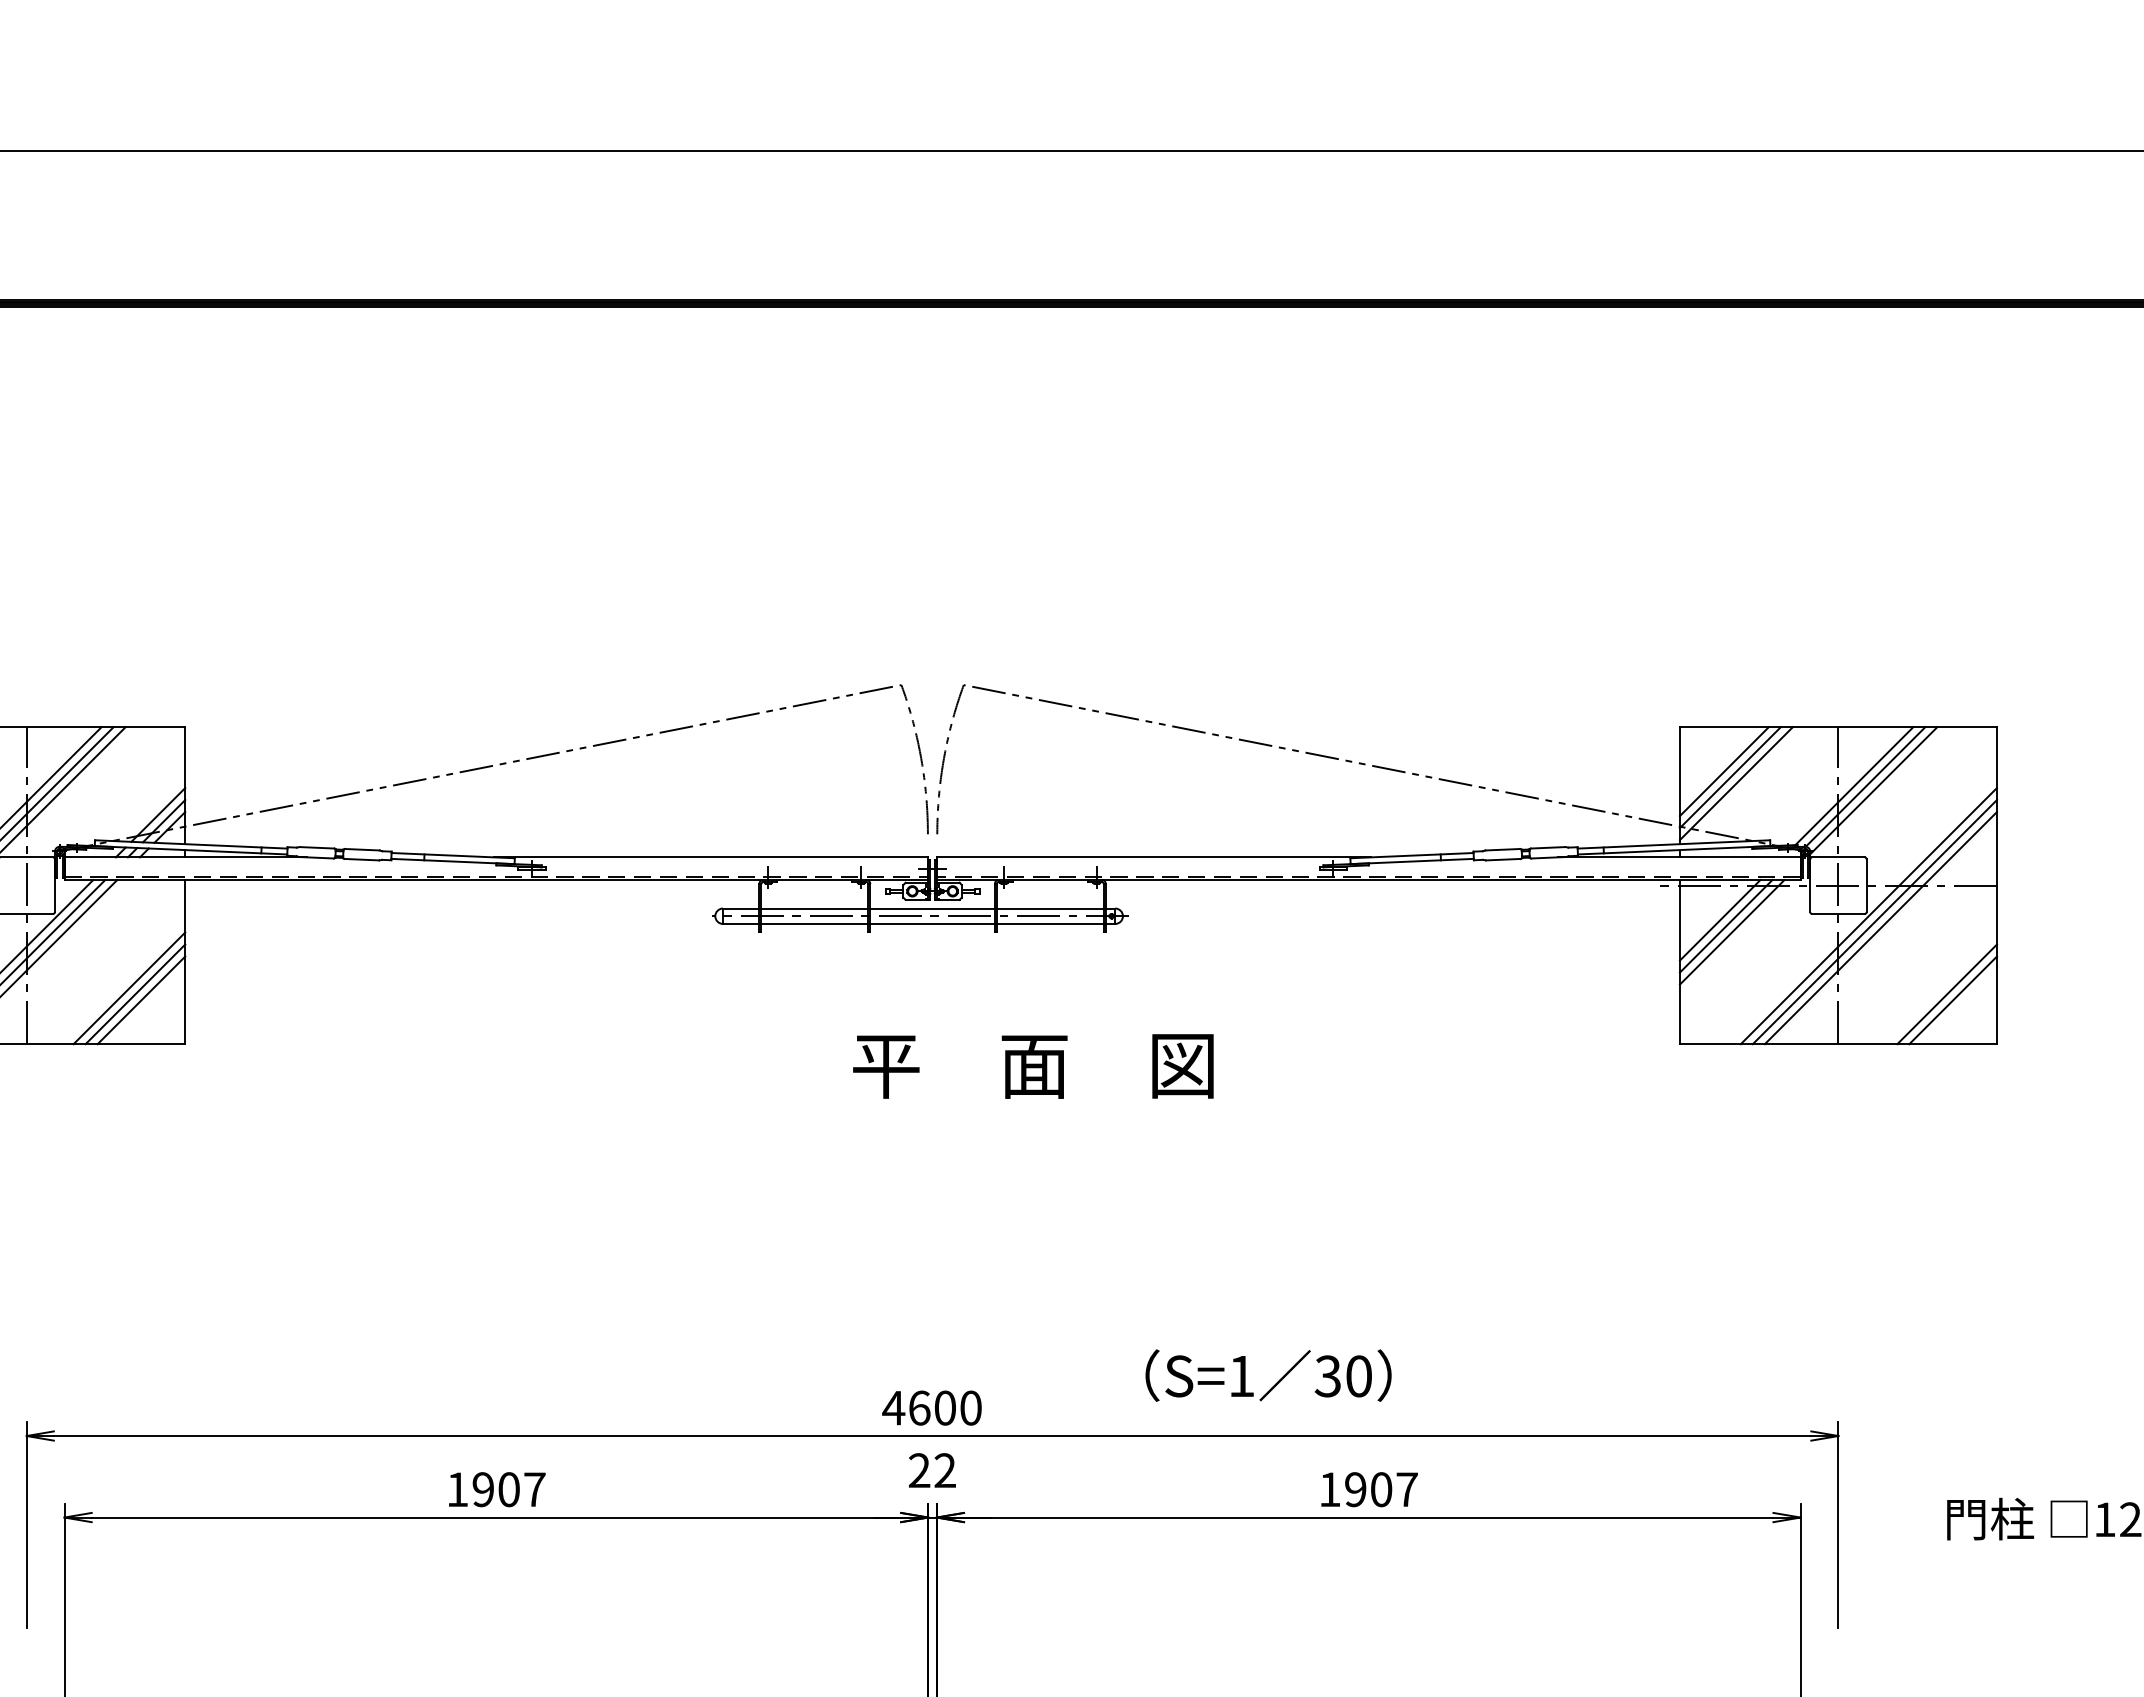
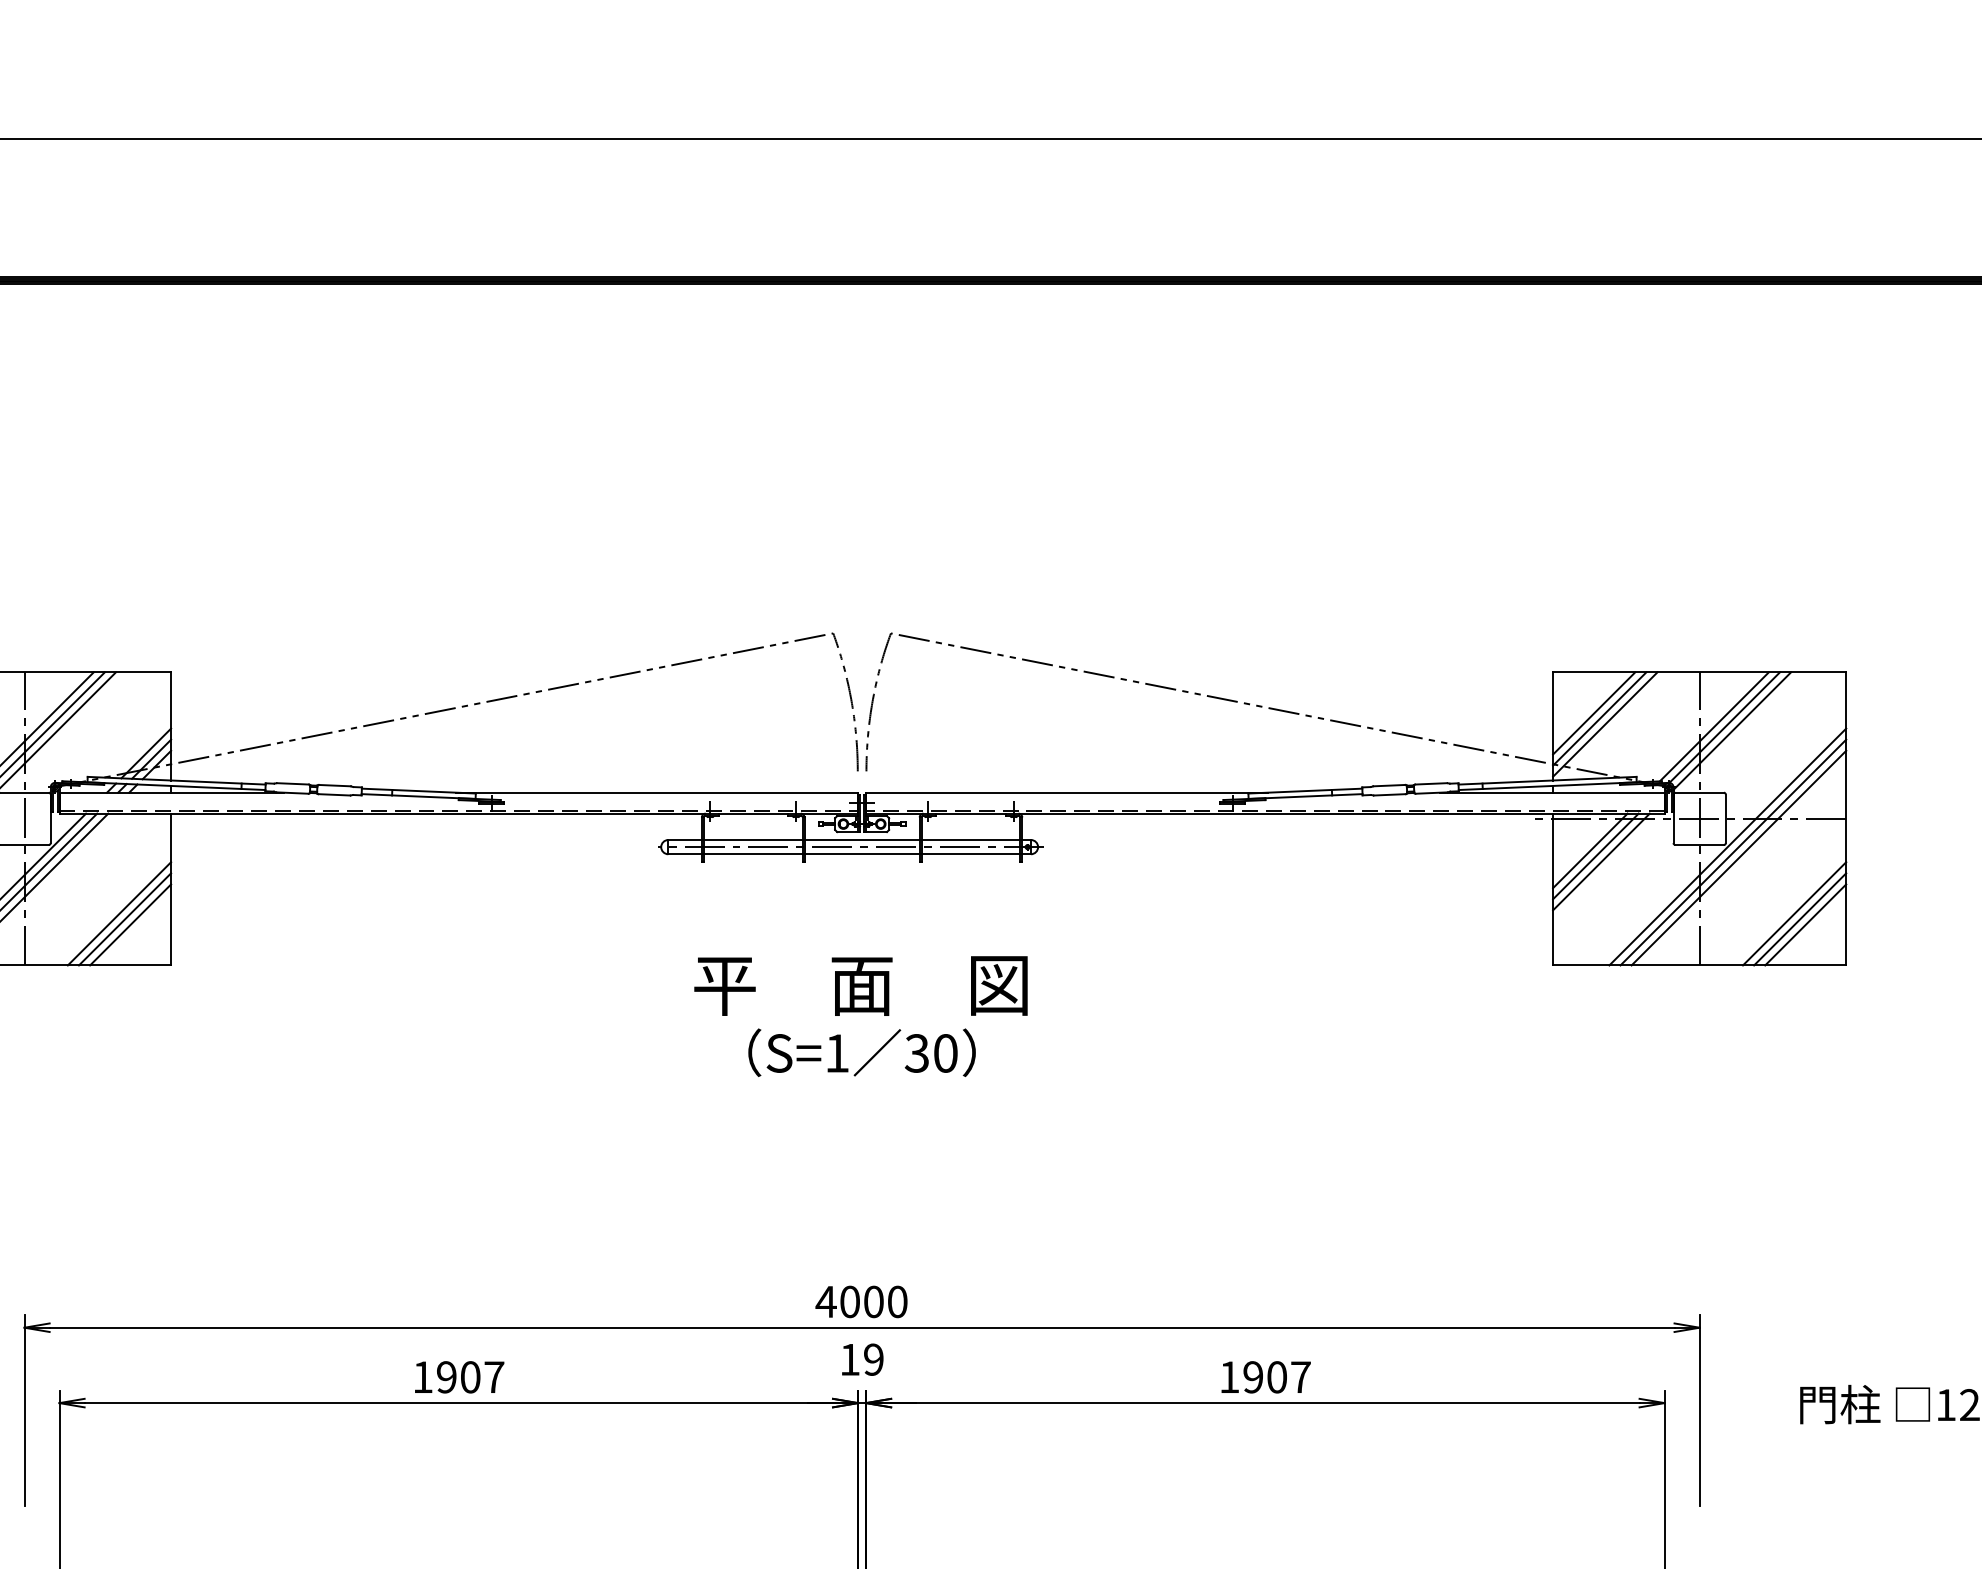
line: (1940, 988) -> (1794, 913), added
text: (1033, 1066) -> (861, 986), moved
text: (1268, 1375) -> (862, 1052), moved
text: (919, 1407) -> (849, 1301), 4600 -> 4000
text: (932, 1470) -> (862, 1359), 22 -> 19

